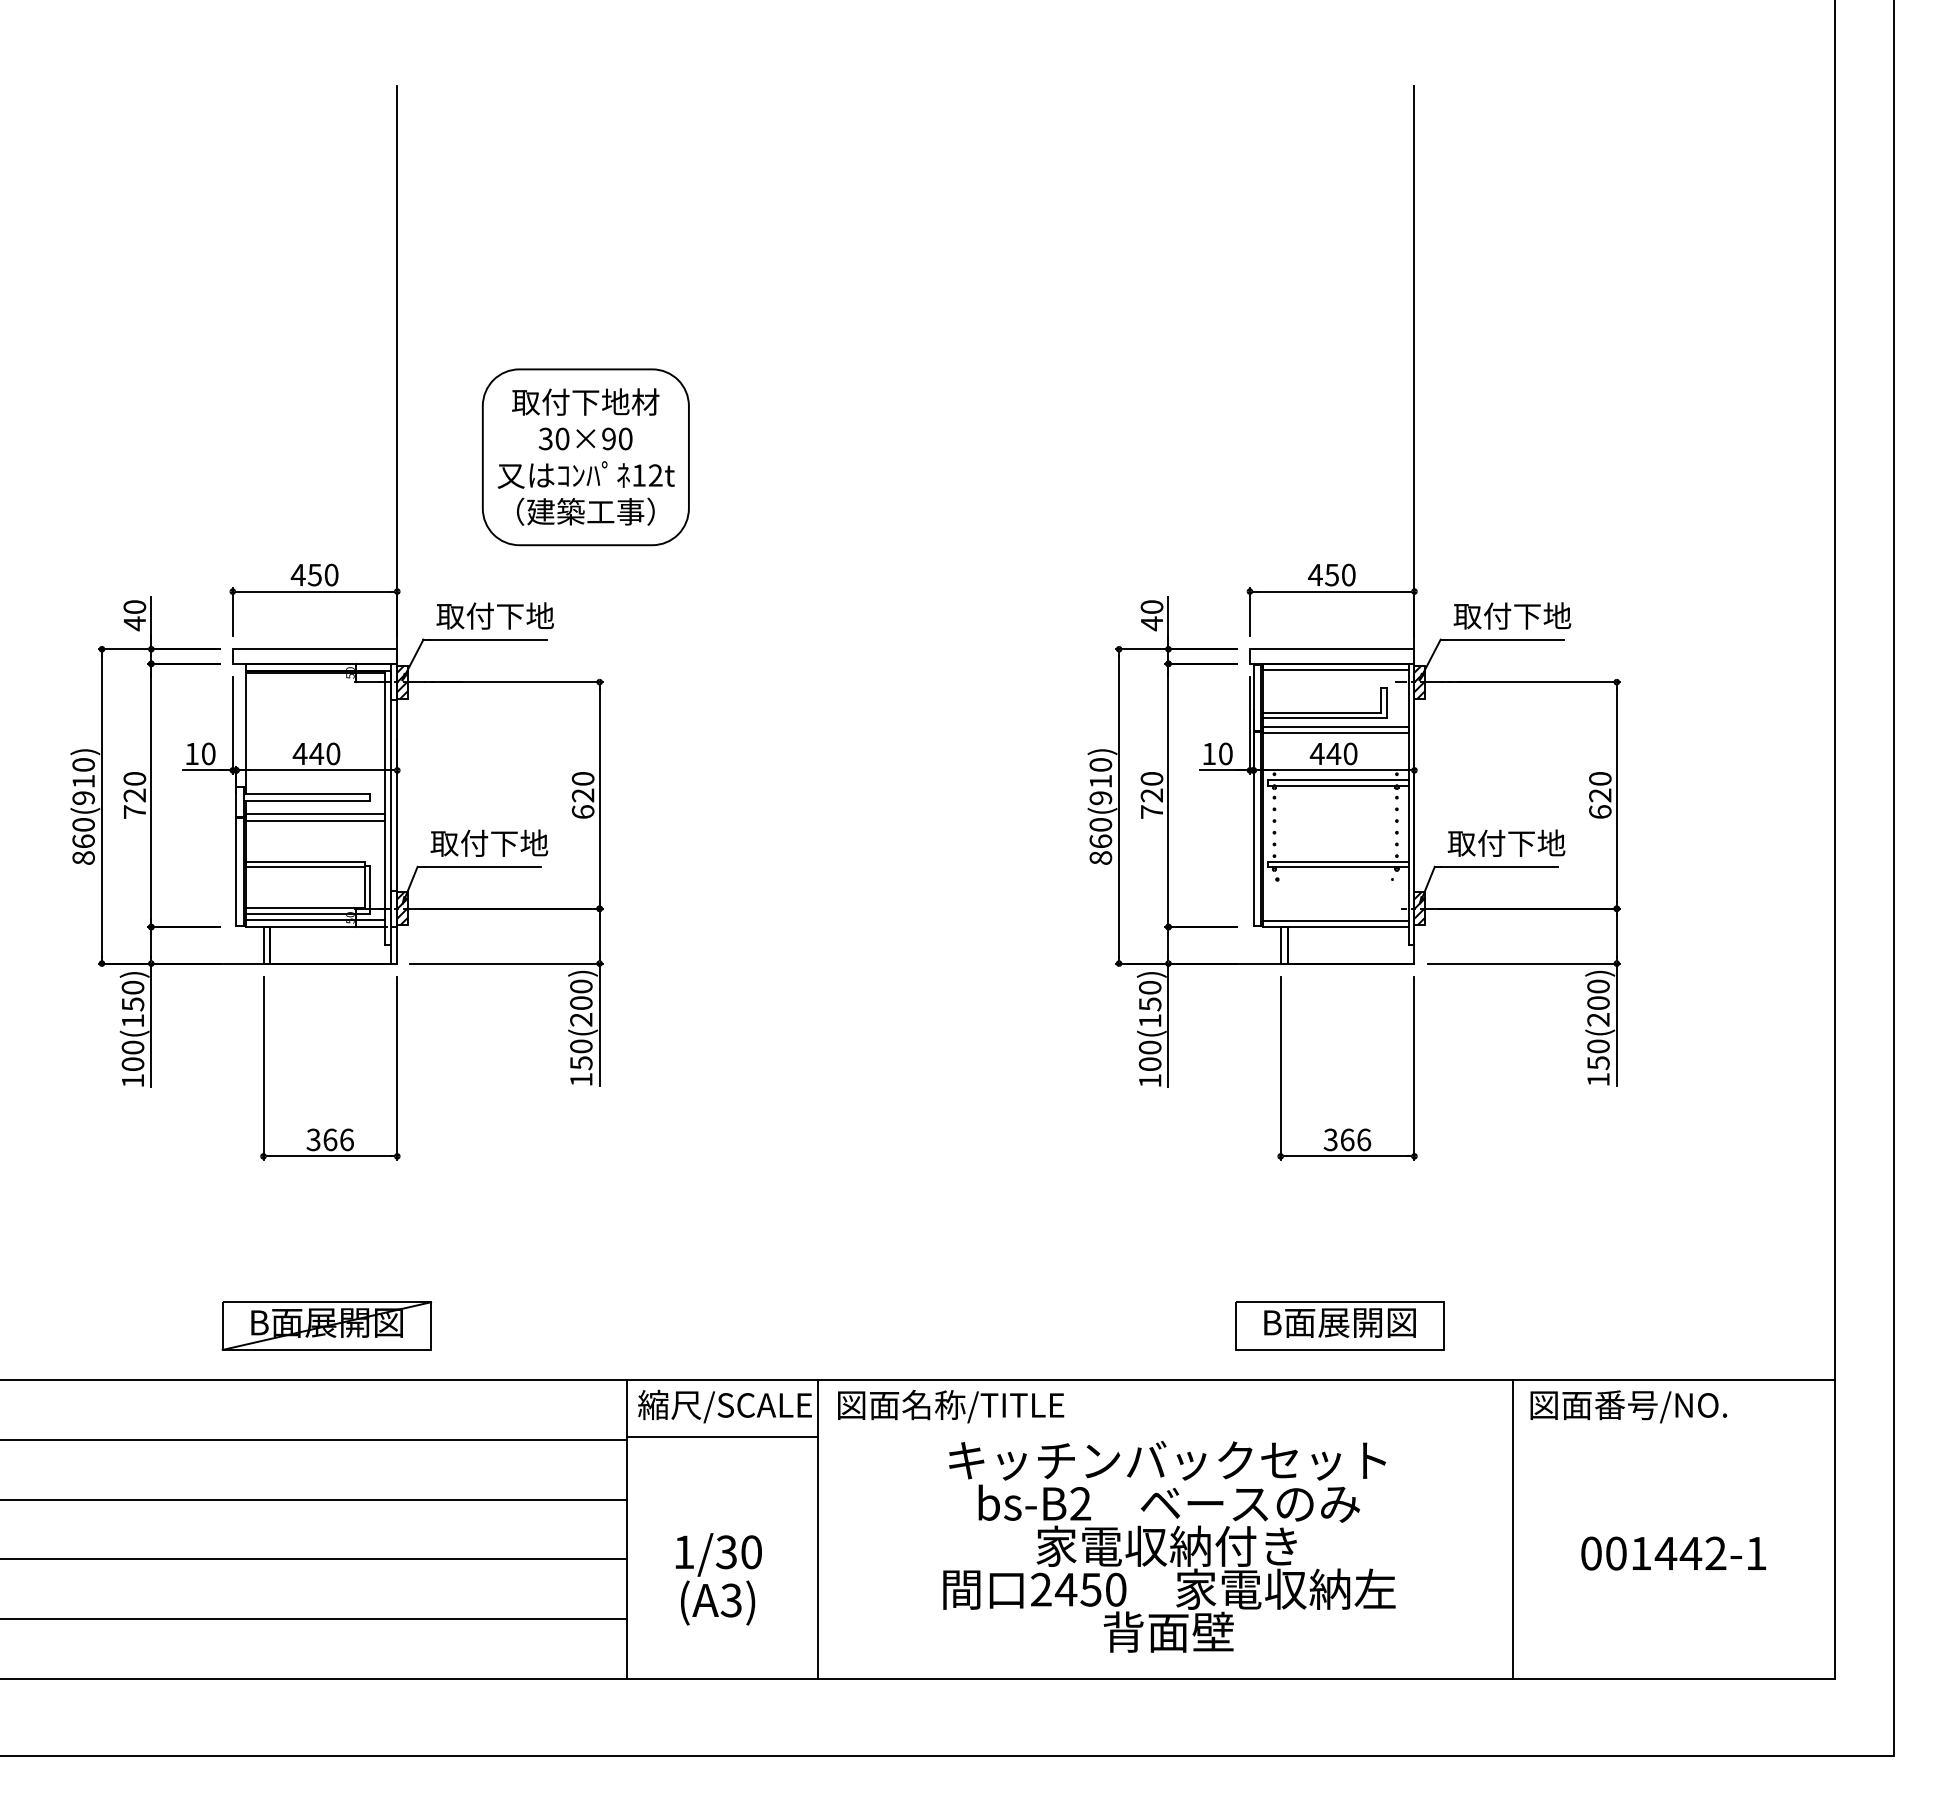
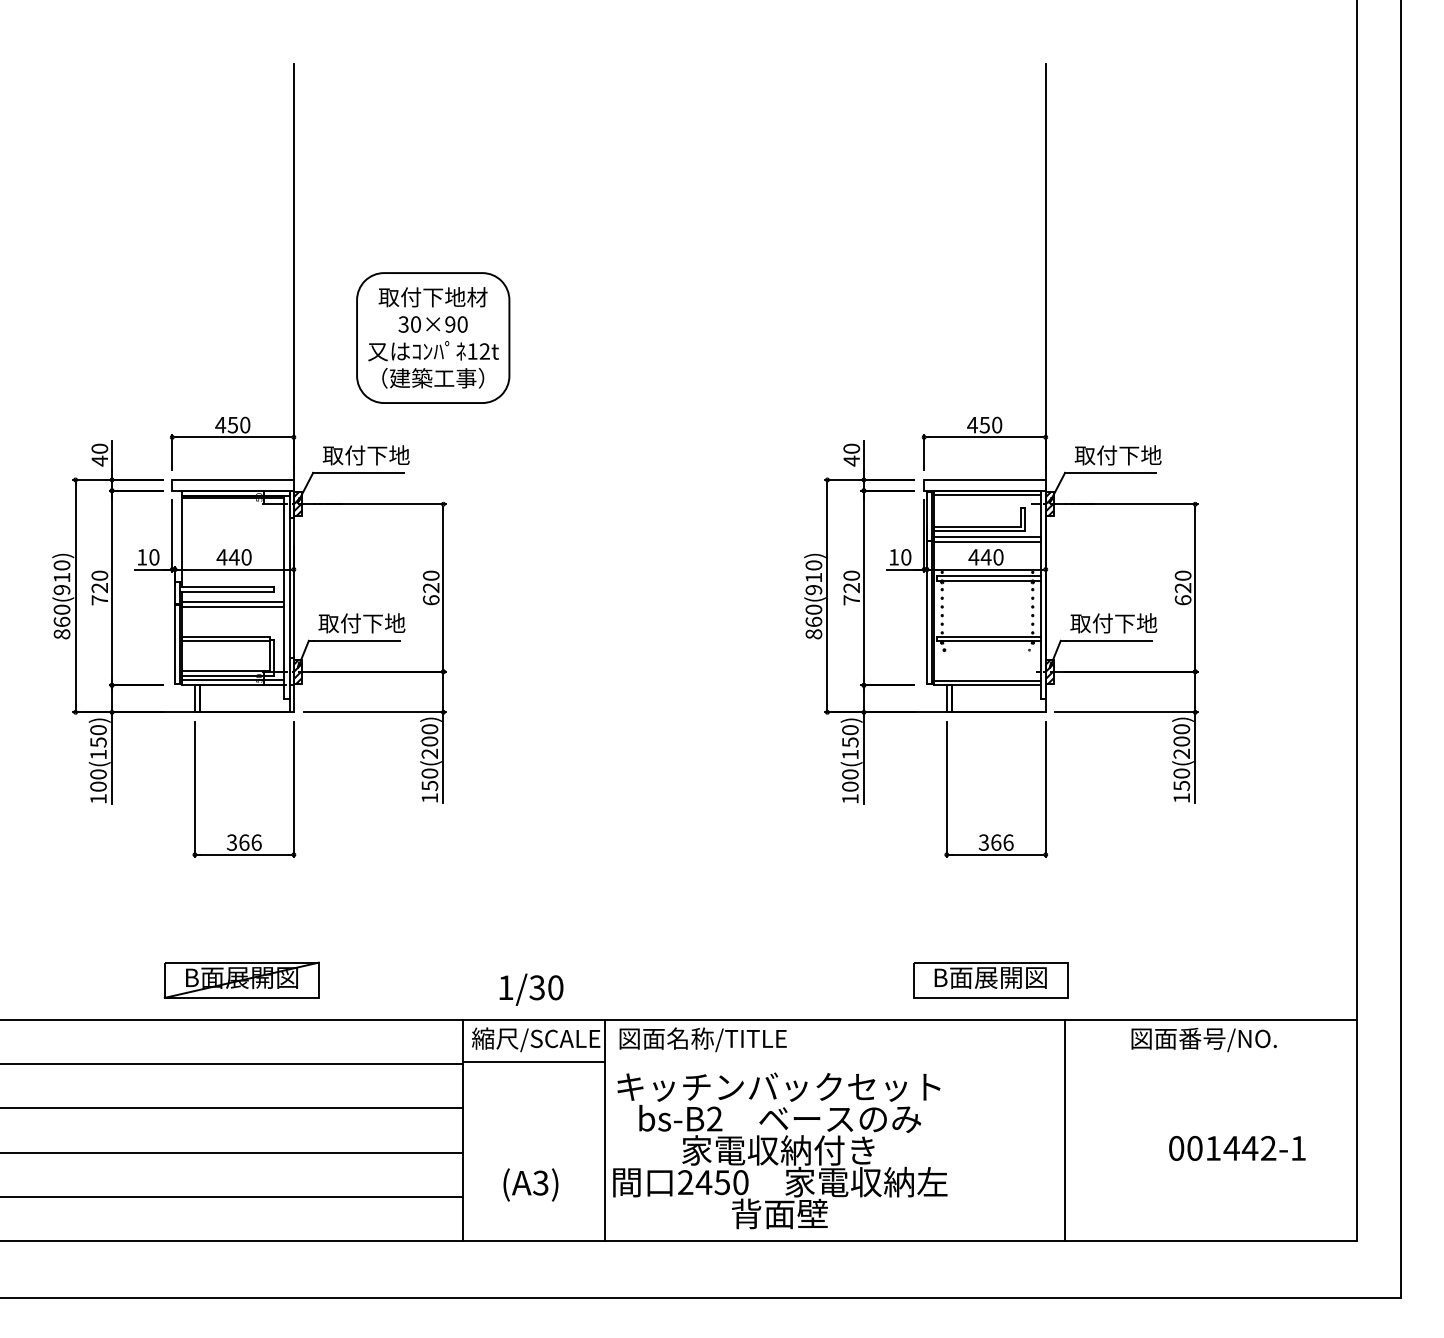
line: (1513, 1529) -> (1064, 1130), moved
text: (1169, 1546) -> (780, 1150), moved
text: (718, 1554) -> (531, 989), moved

